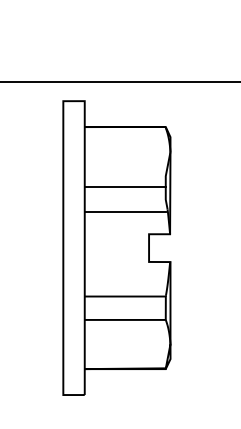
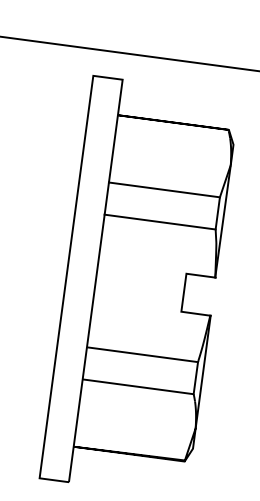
line: (124, 187) -> (163, 190), moved
line: (124, 211) -> (159, 221), moved

